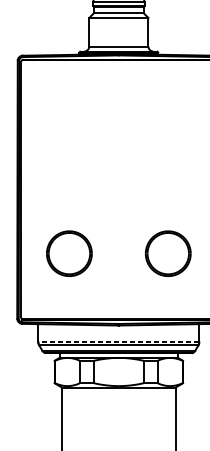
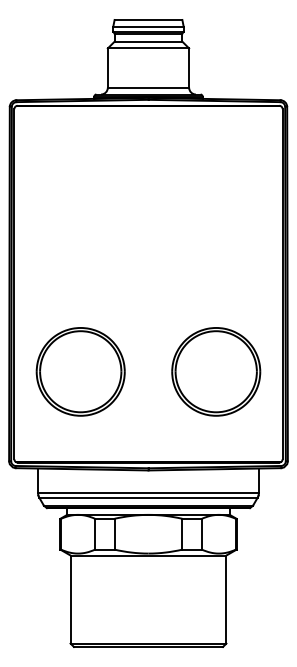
part: (69, 253) -> (80, 371), size x1.43
part: (168, 253) -> (216, 371), size x1.43
line: (118, 342) -> (148, 493), dashed -> solid

